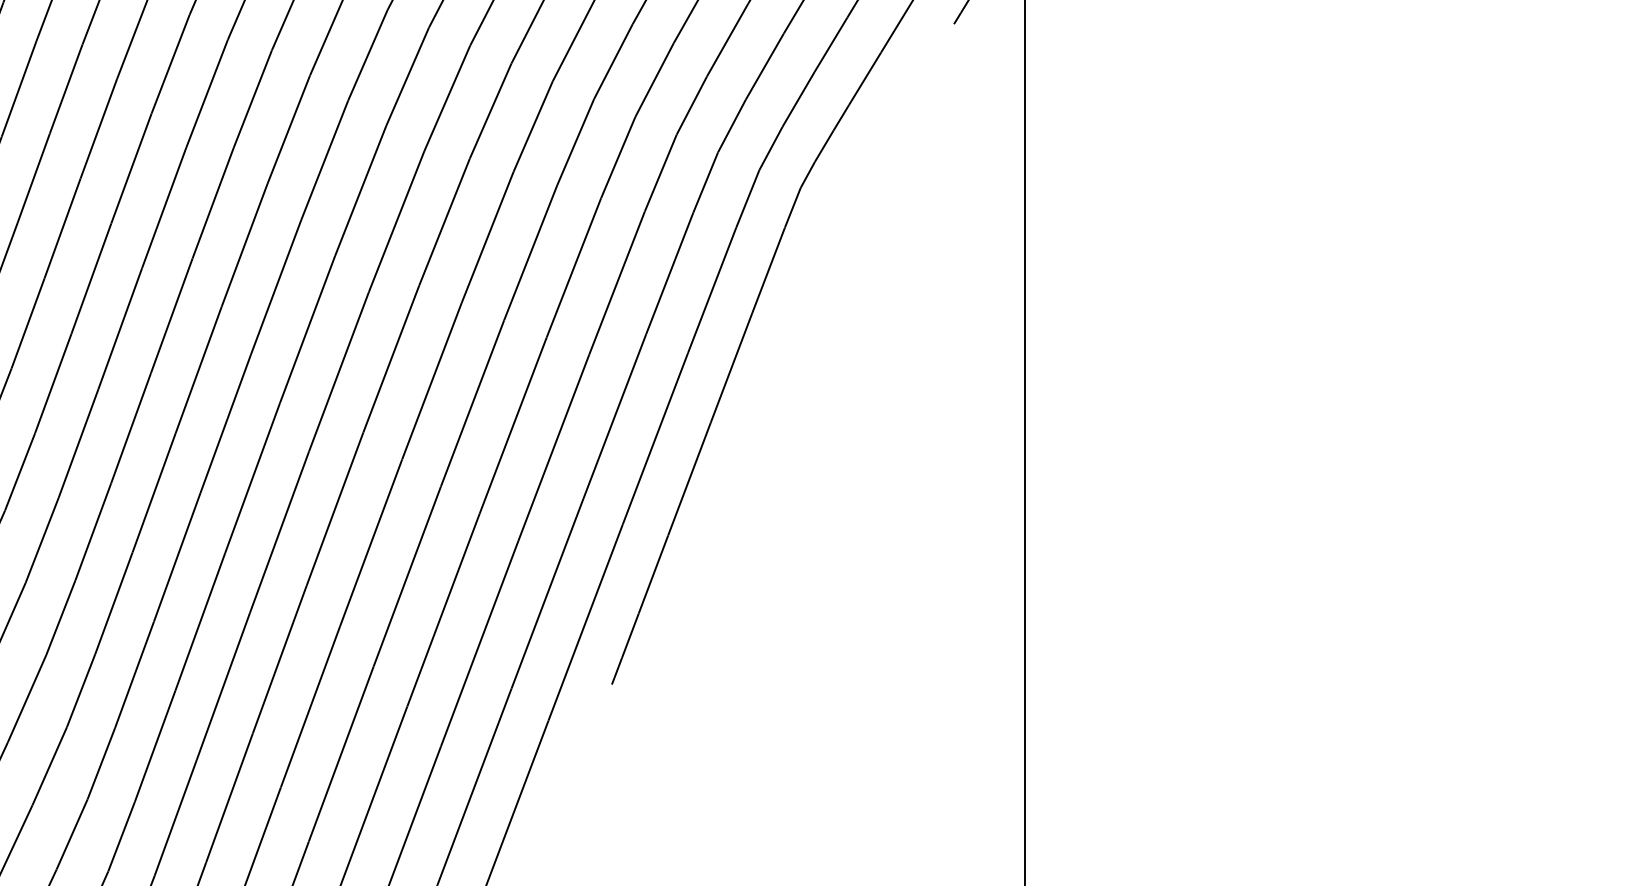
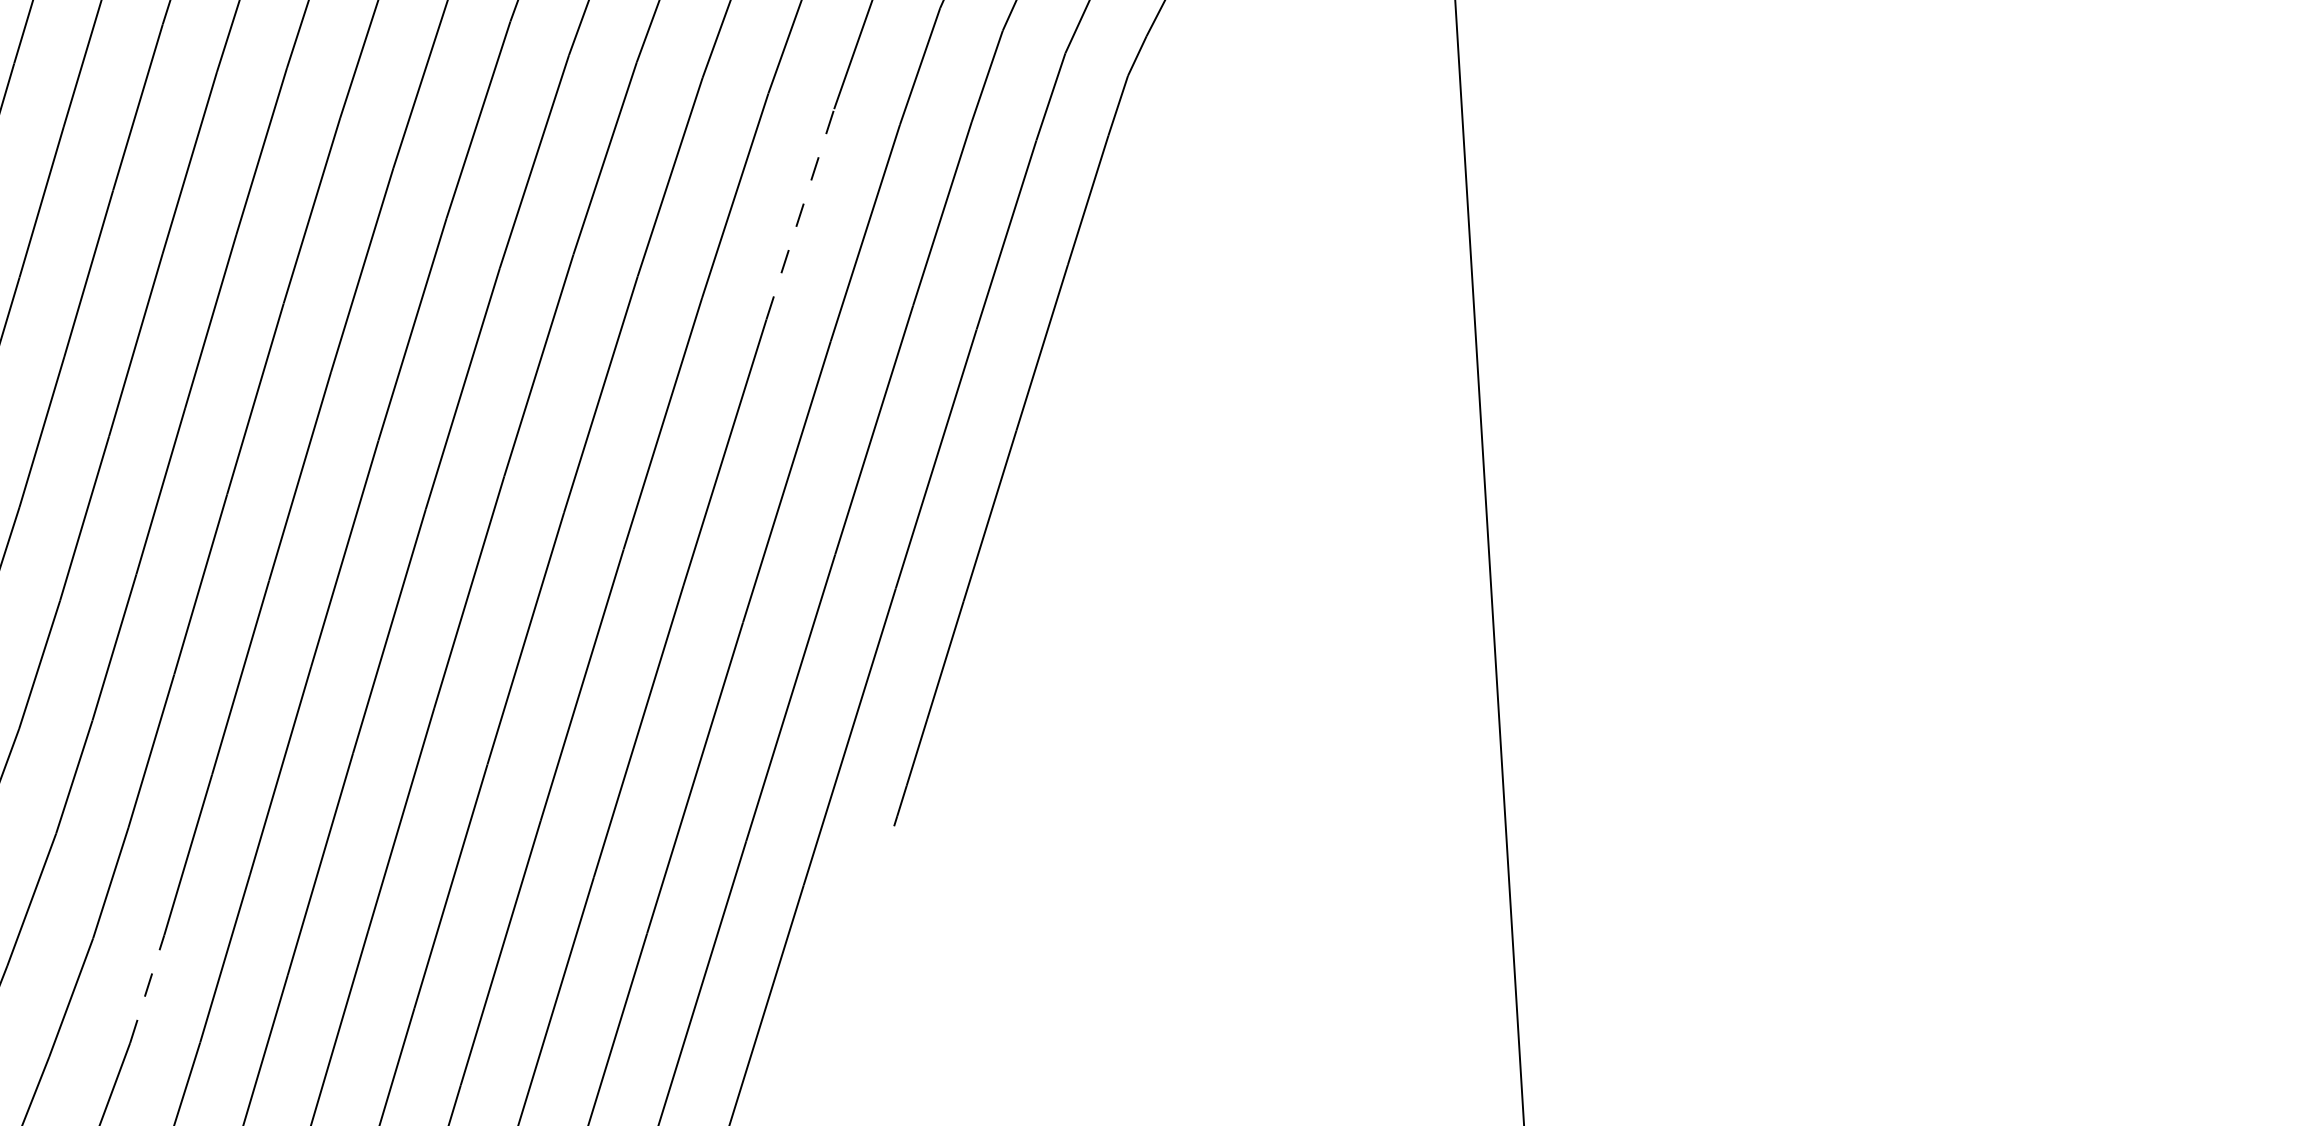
line: (573, 267) -> (799, 213), solid -> dashed
line: (101, 763) -> (147, 988), solid -> dashed

